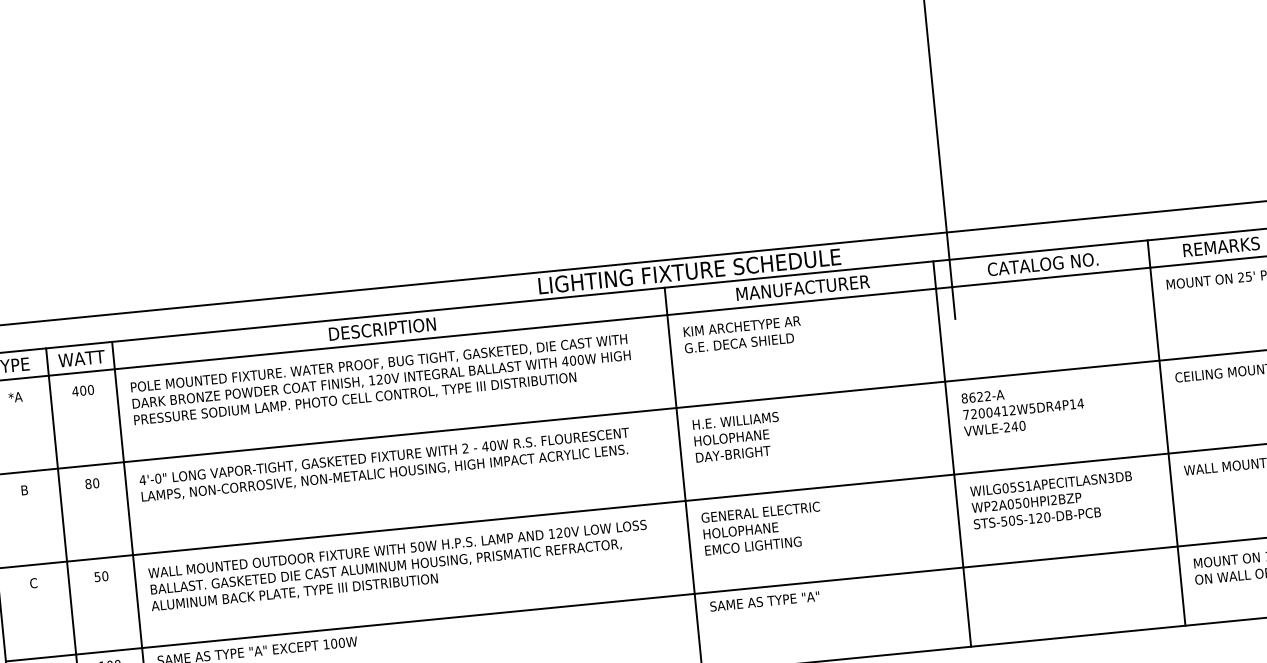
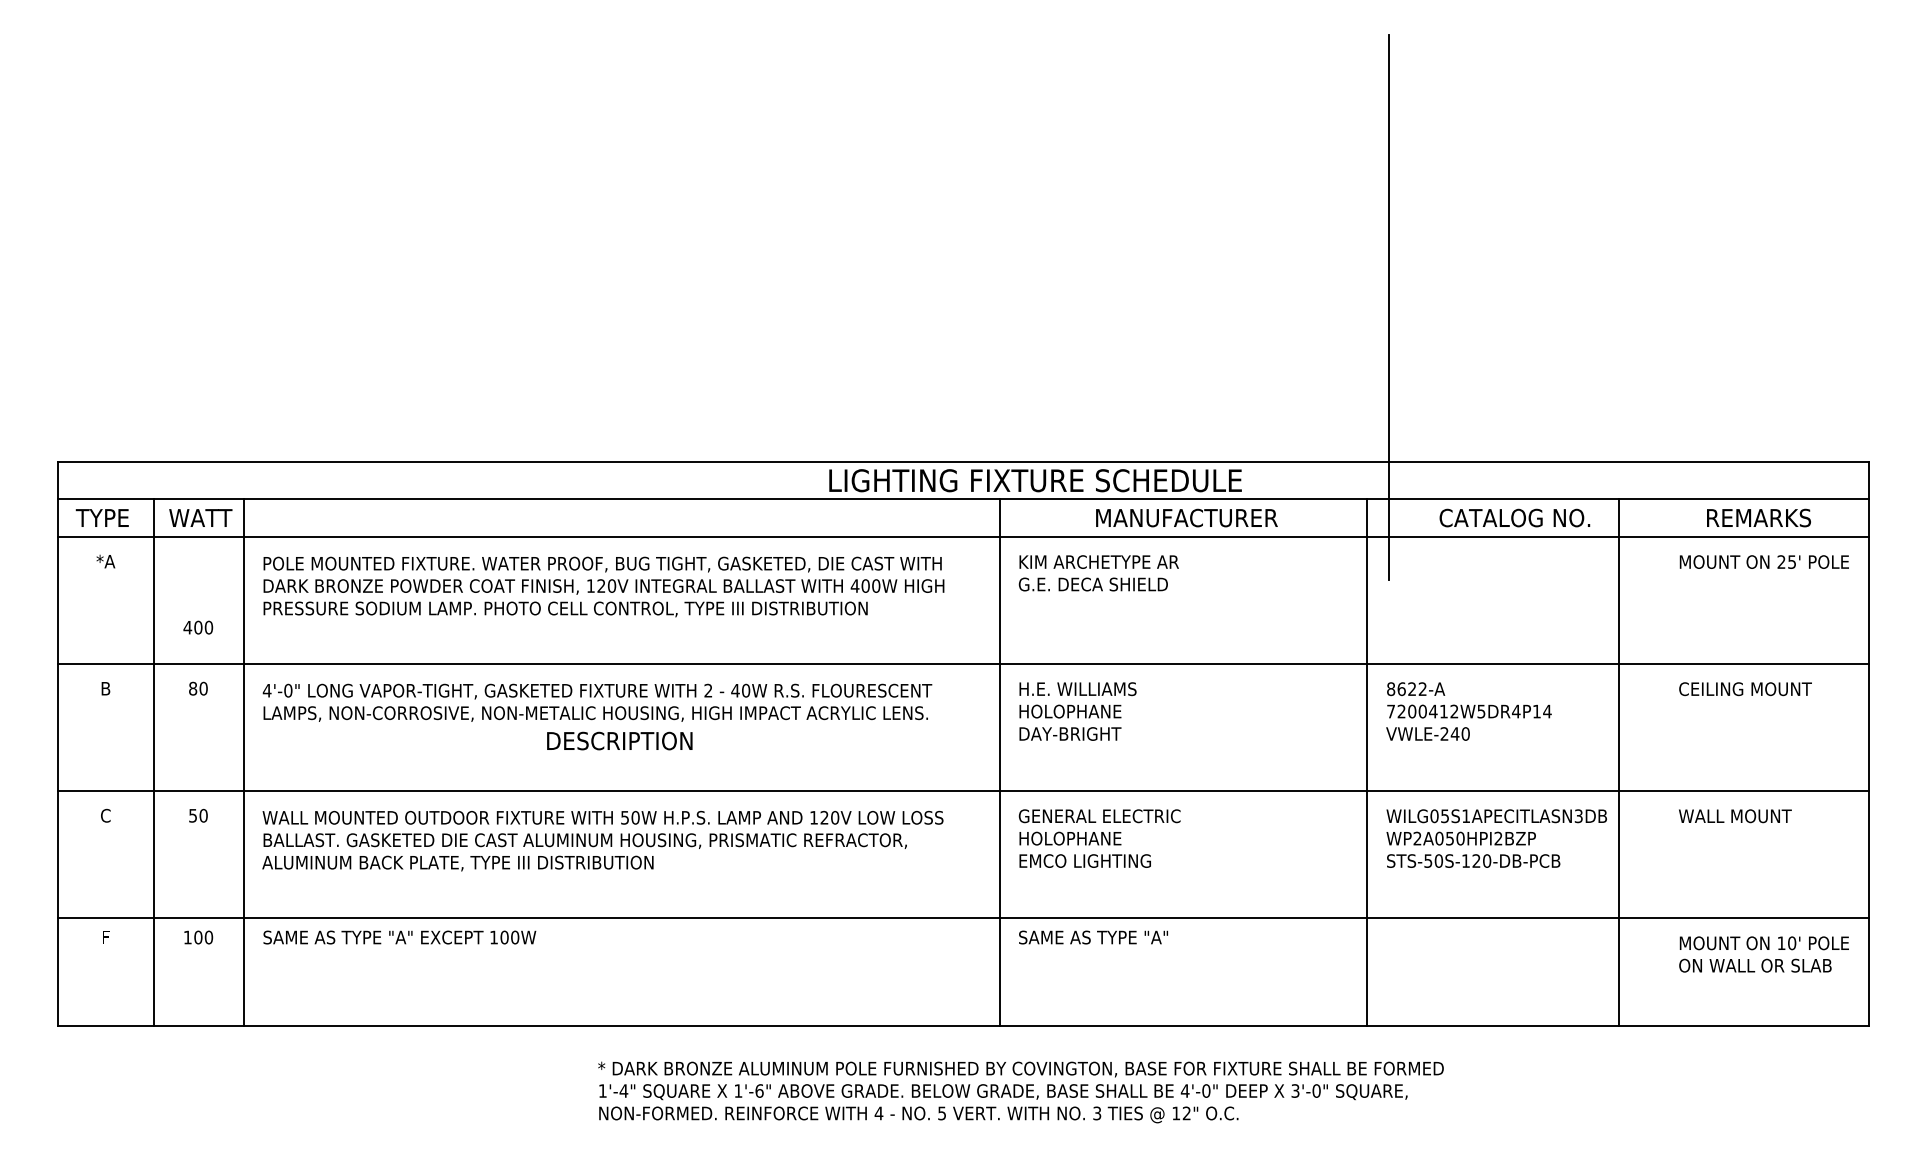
text: (382, 328) -> (619, 740), moved
text: (83, 390) -> (198, 627), moved
line: (1166, 432) -> (1618, 762), moved

